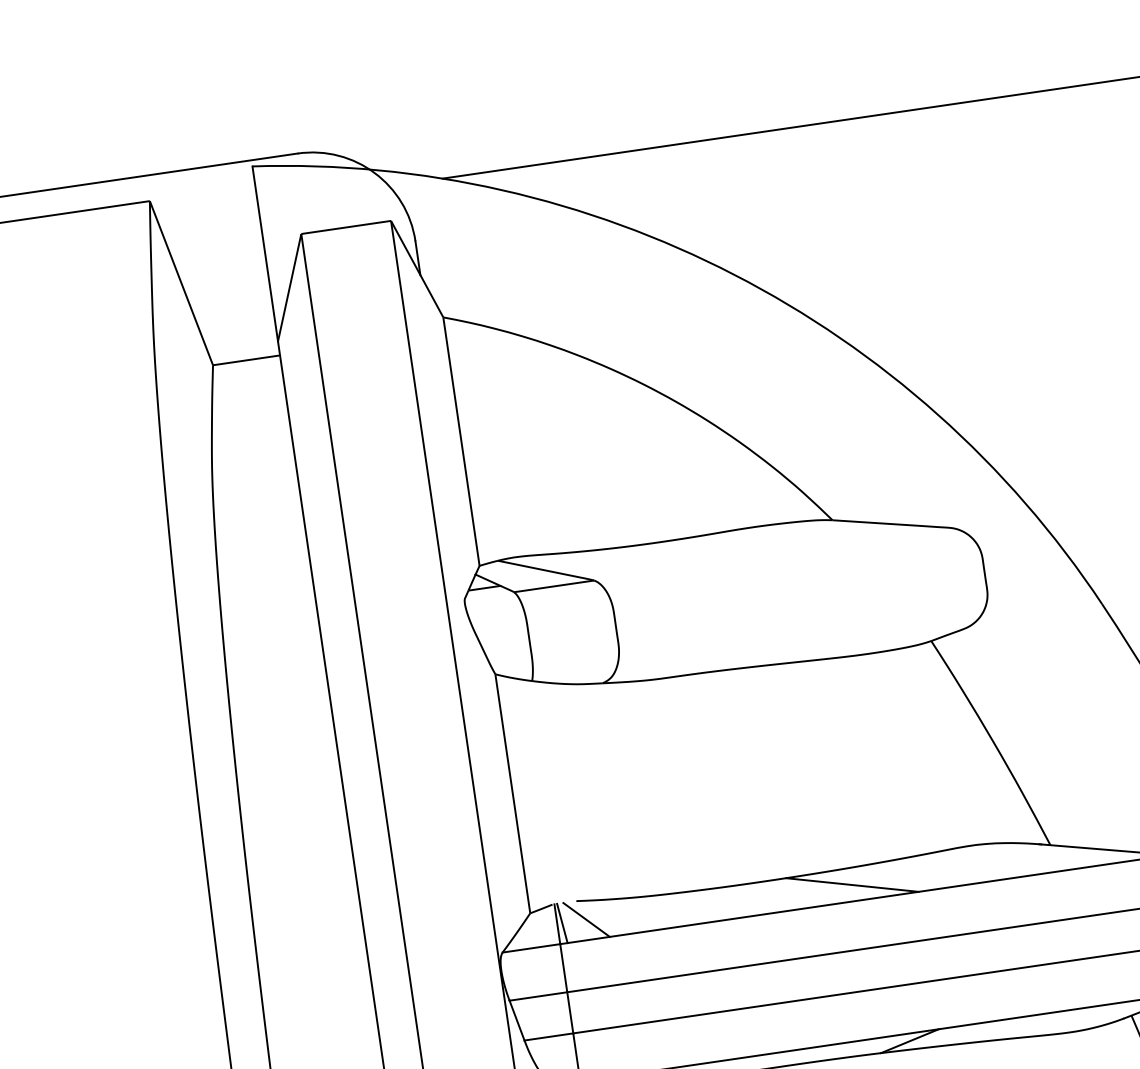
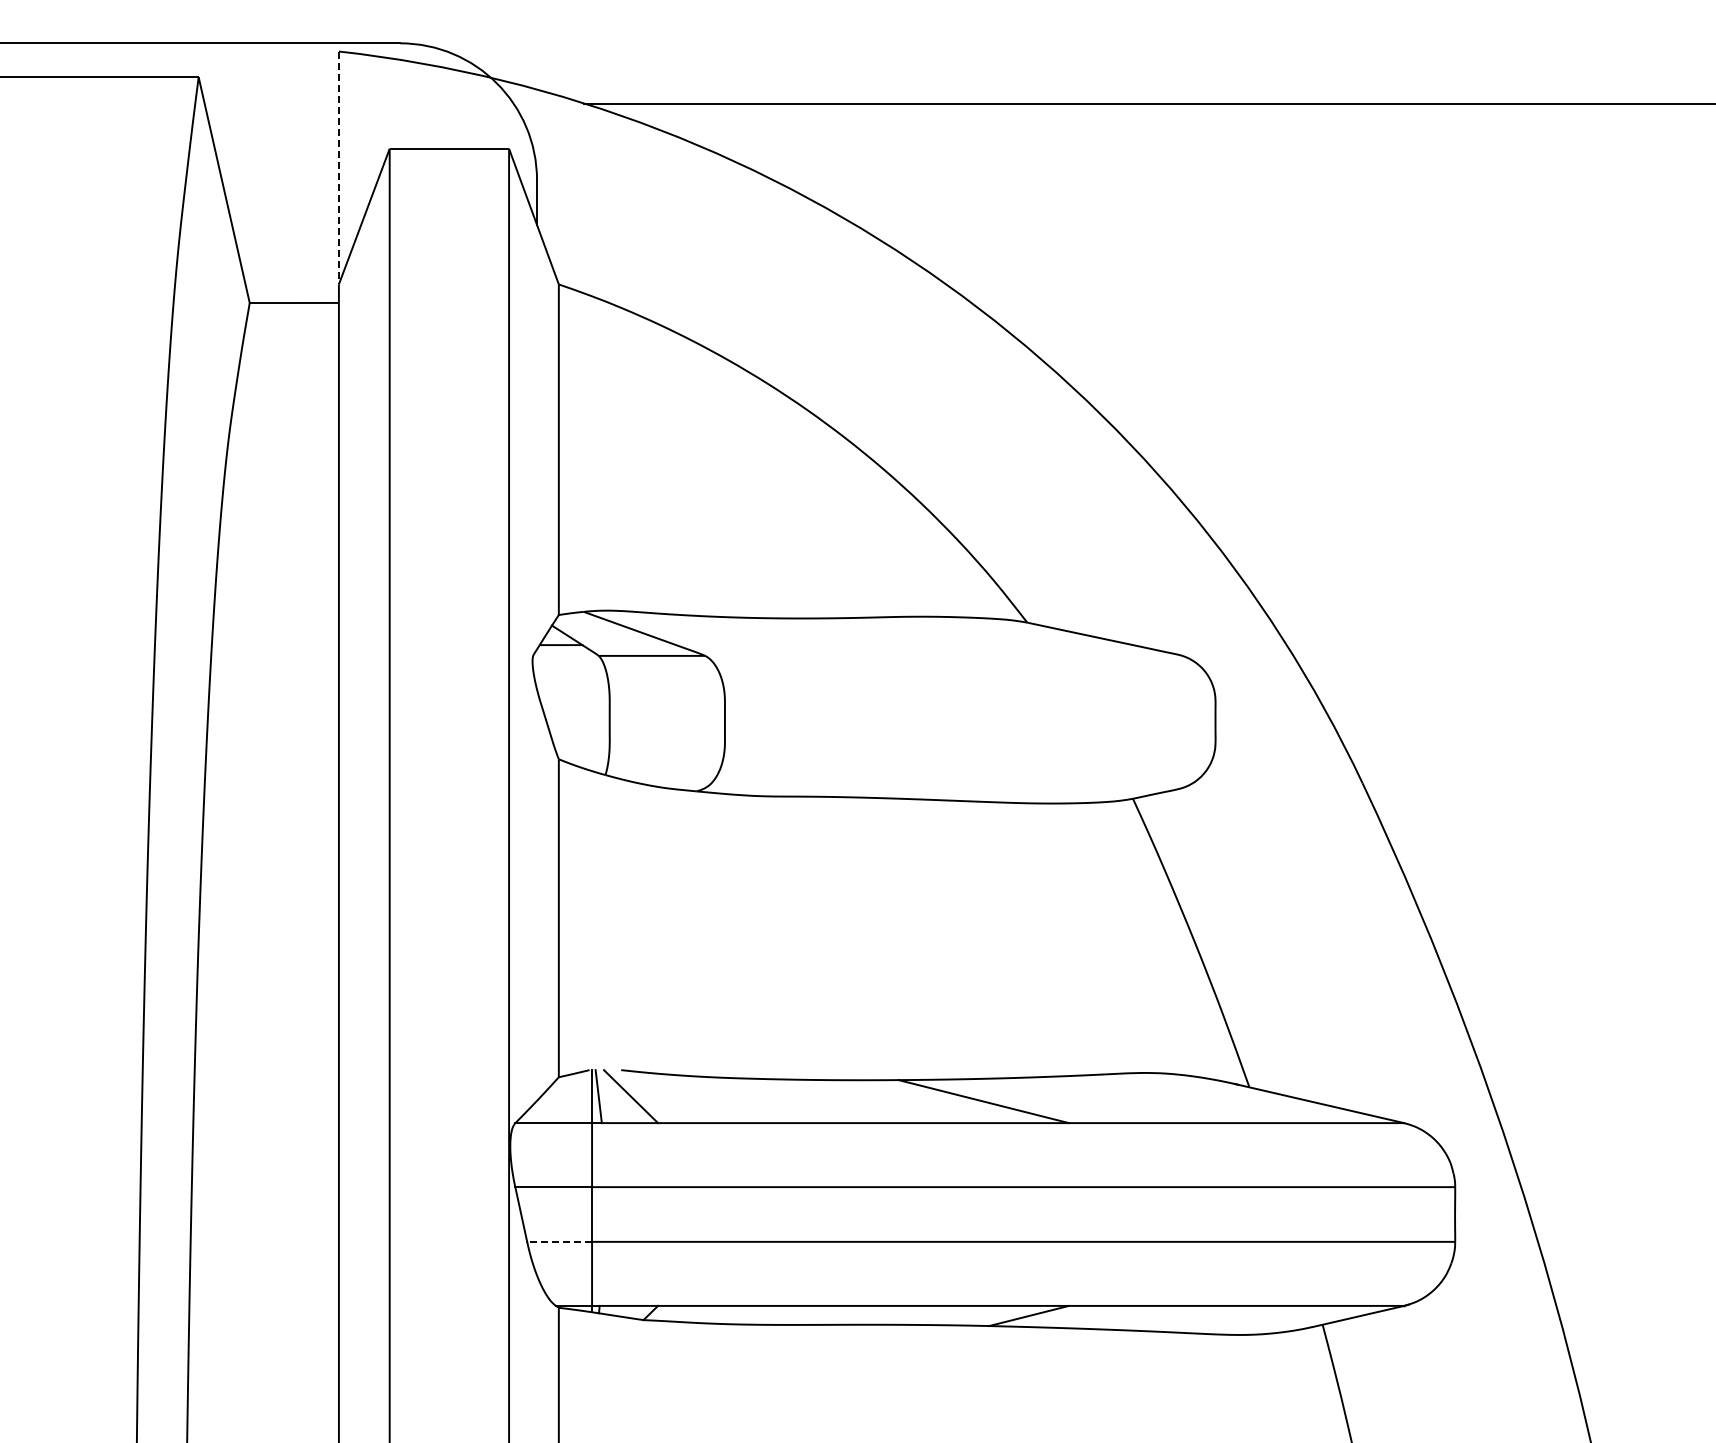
line: (264, 254) -> (338, 168), solid -> dashed
line: (548, 1036) -> (559, 1241), solid -> dashed

